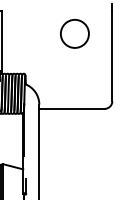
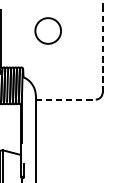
circle: (74, 33) -> (47, 30), moved
line: (112, 56) -> (102, 51), solid -> dashed
line: (72, 108) -> (66, 99), solid -> dashed

